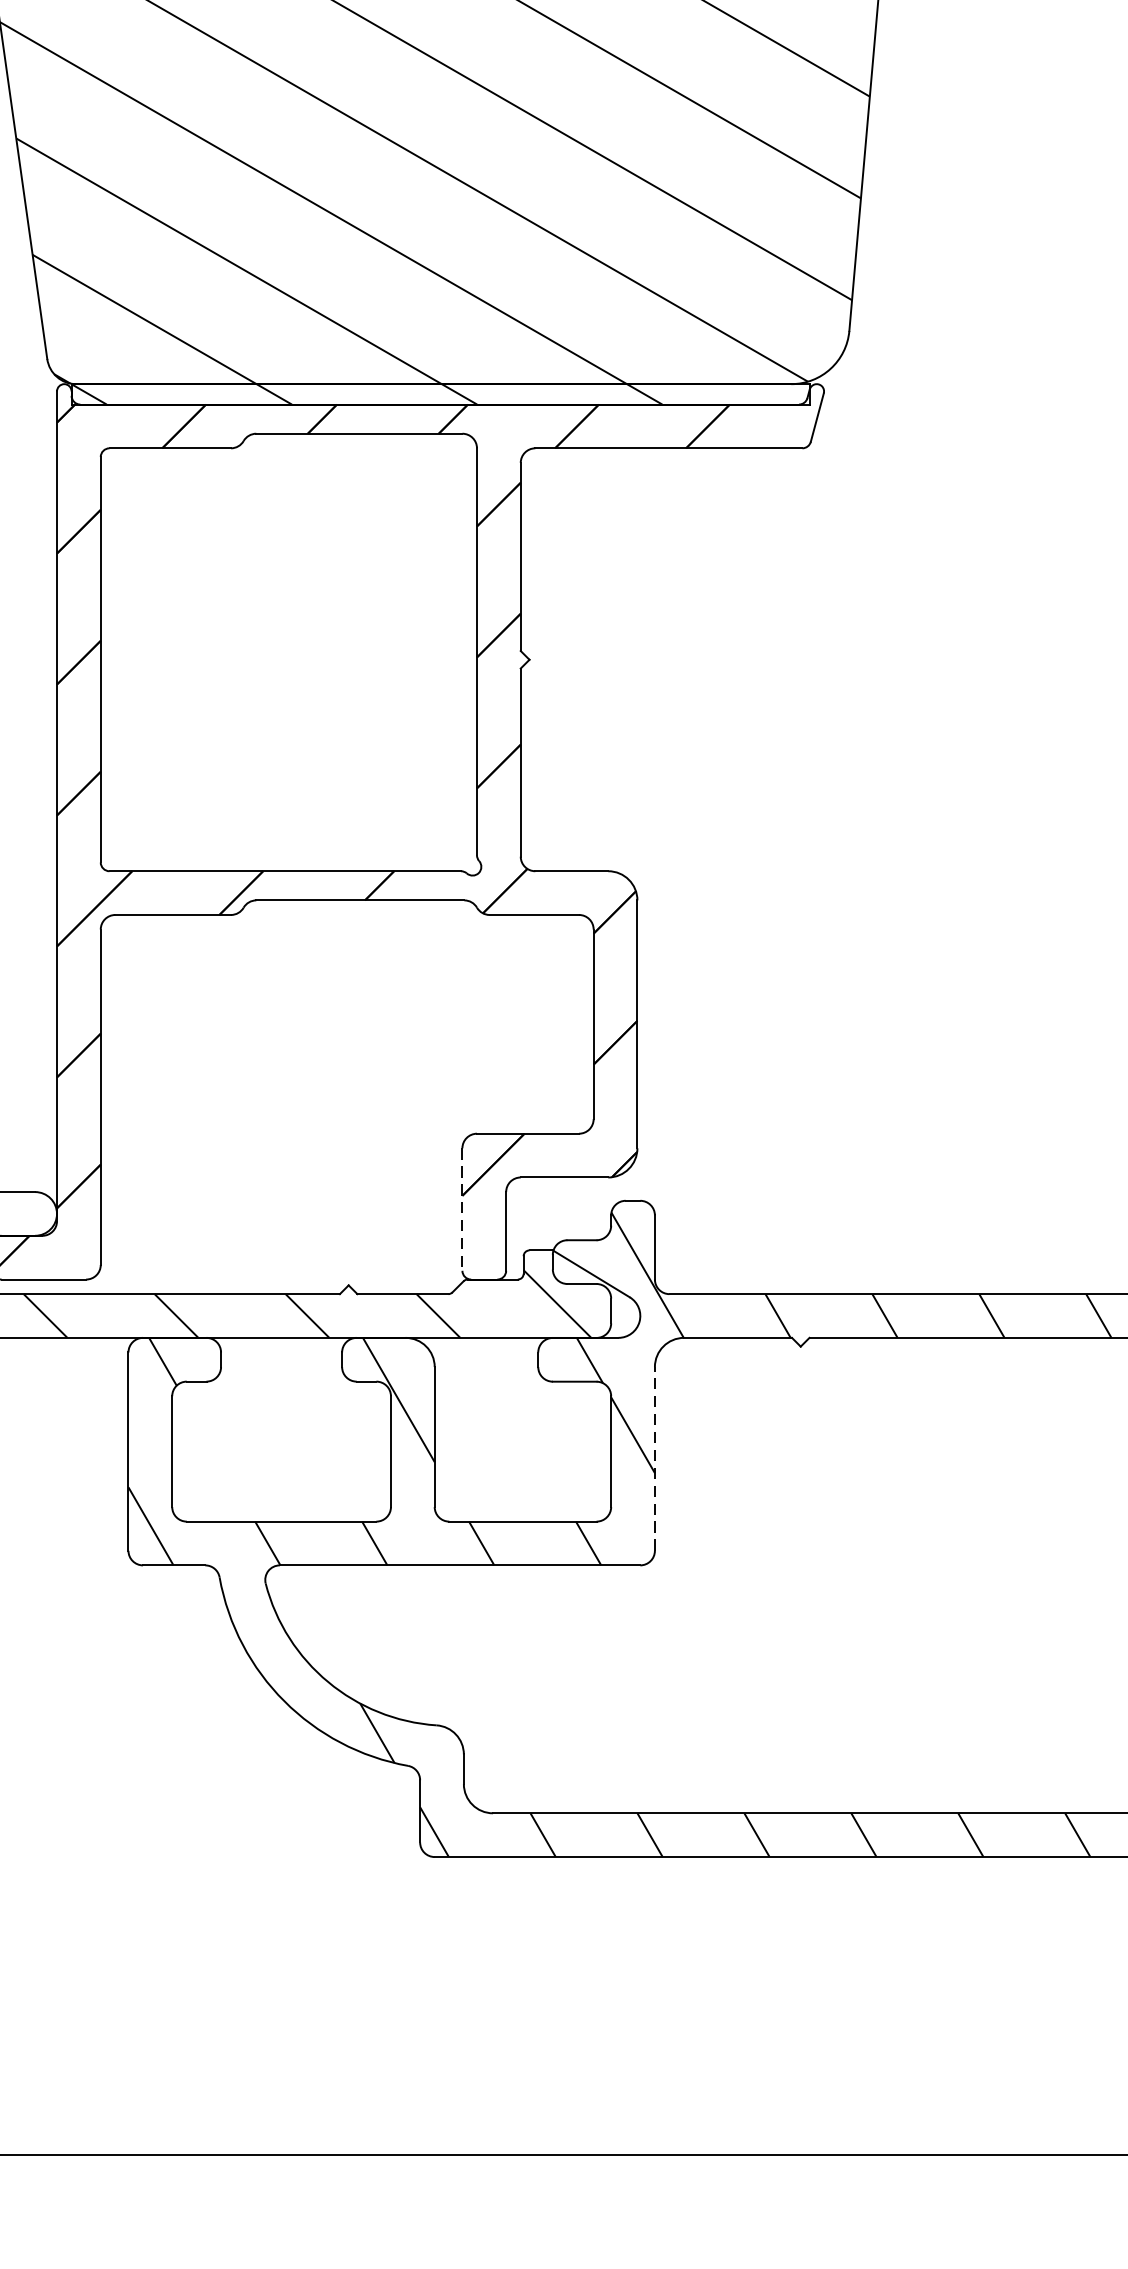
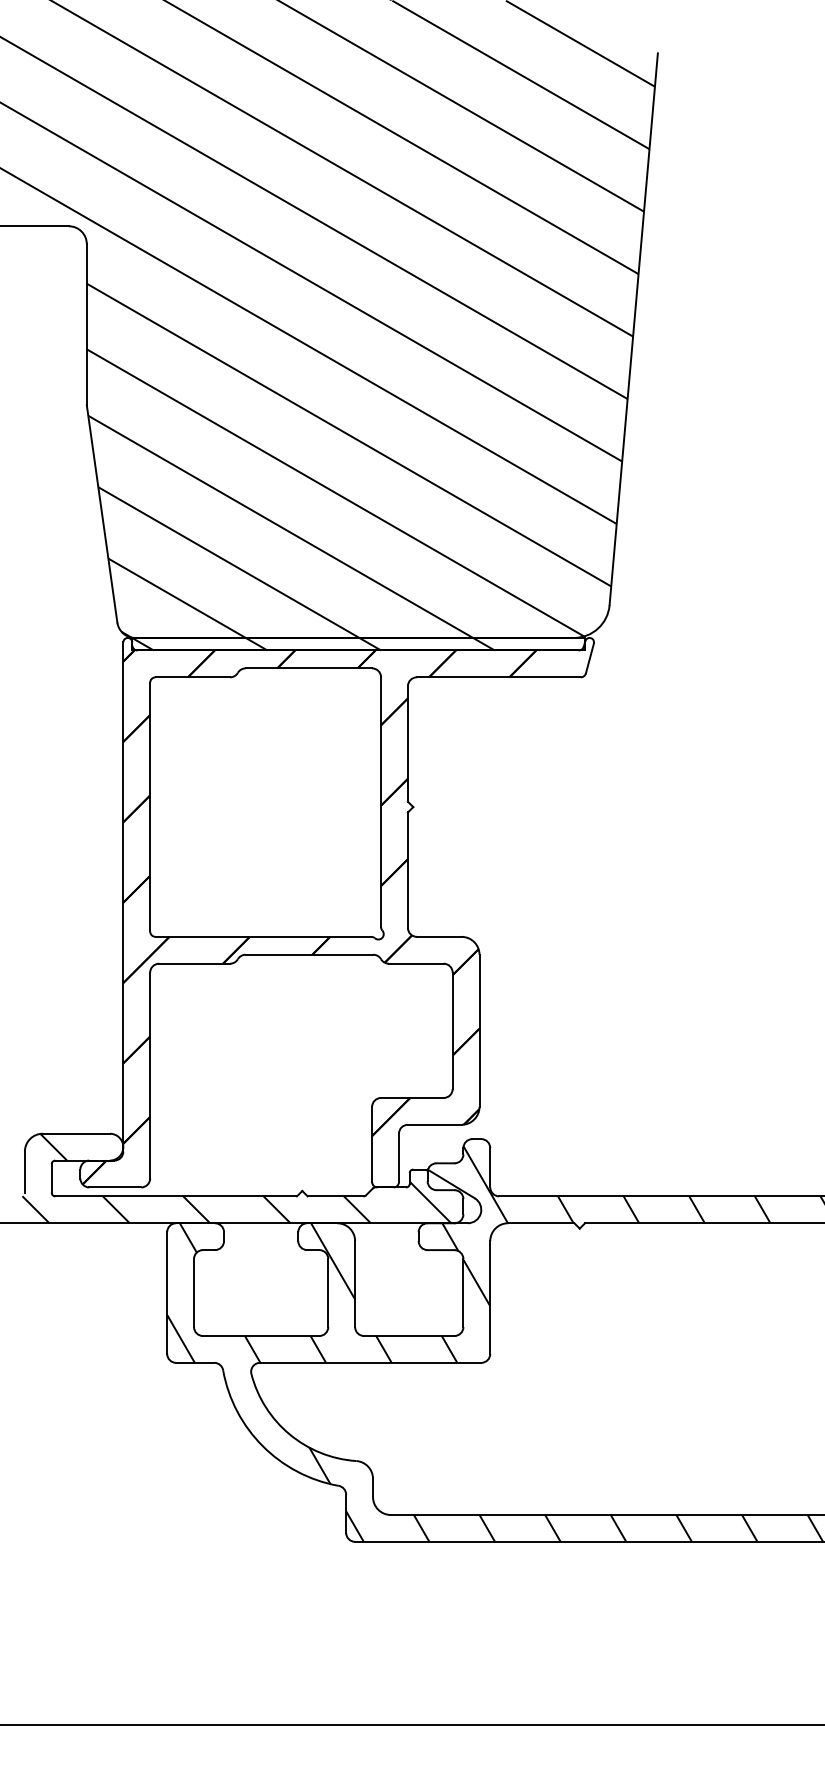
line: (463, 1209) -> (372, 1144), dashed -> solid
line: (655, 1458) -> (490, 1297), dashed -> solid

